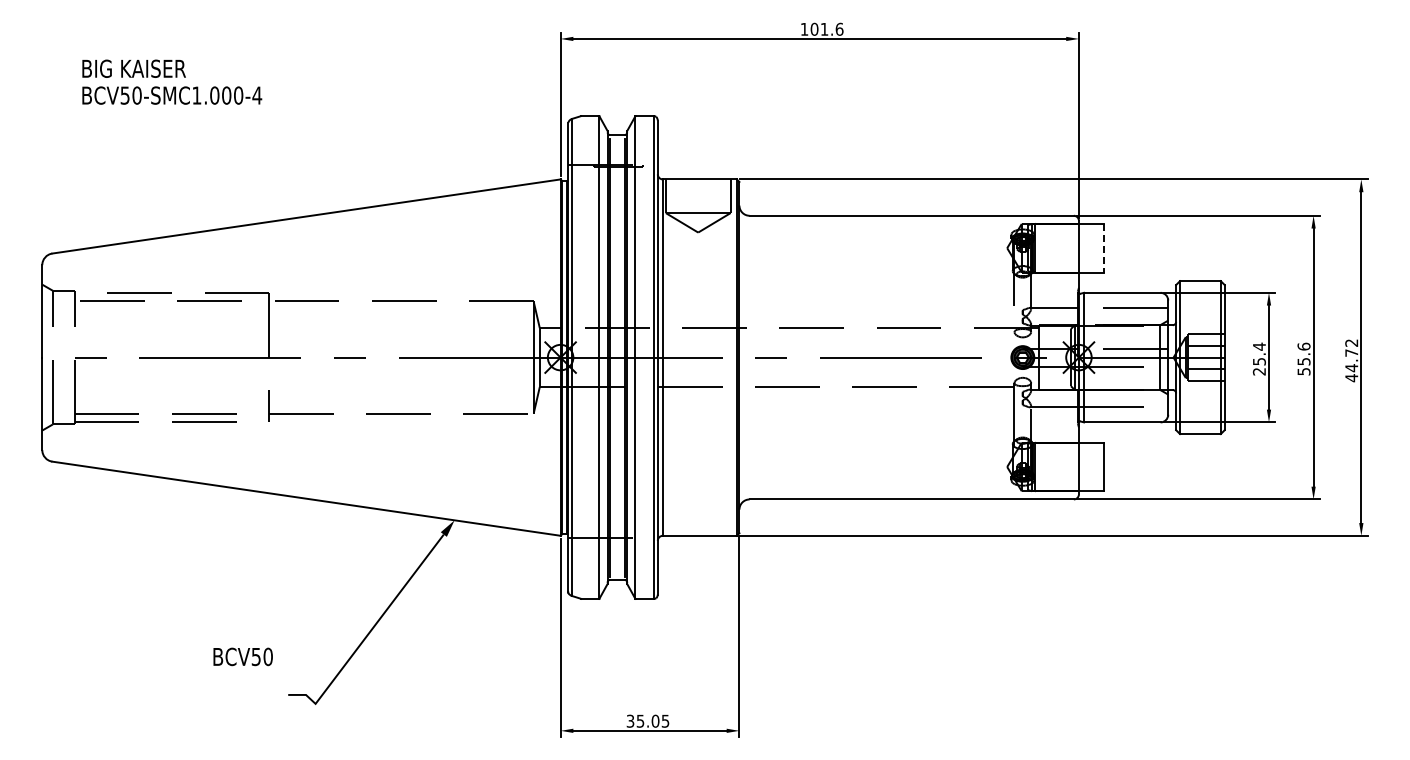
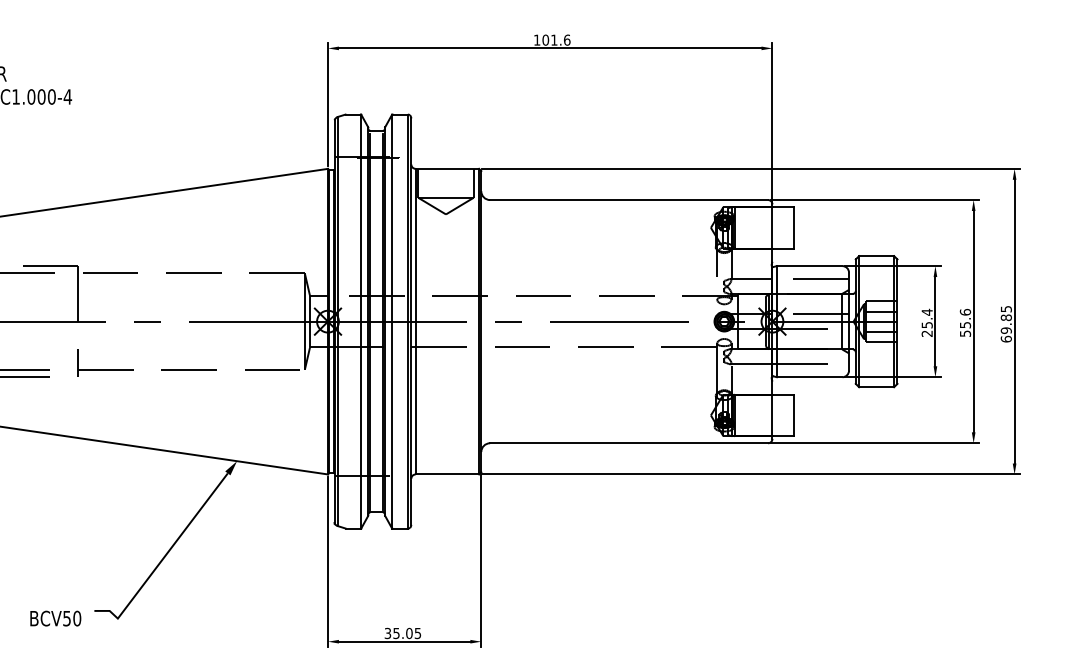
line: (1103, 248) -> (793, 228), dashed -> solid
text: (1351, 360) -> (1006, 324), 44.72 -> 69.85
text: (242, 656) -> (55, 618), moved

